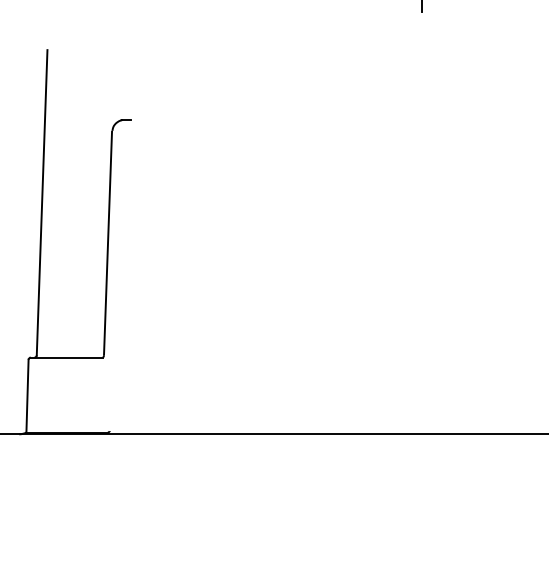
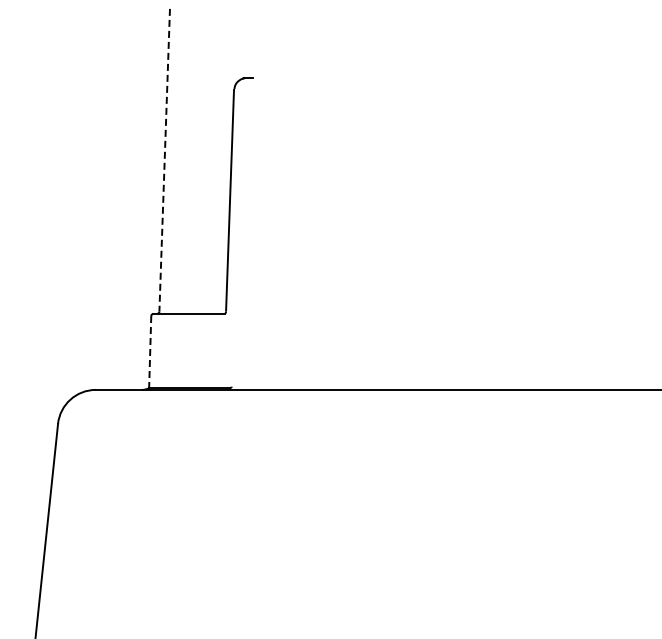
line: (41, 202) -> (164, 160), solid -> dashed
line: (27, 396) -> (150, 352), solid -> dashed

